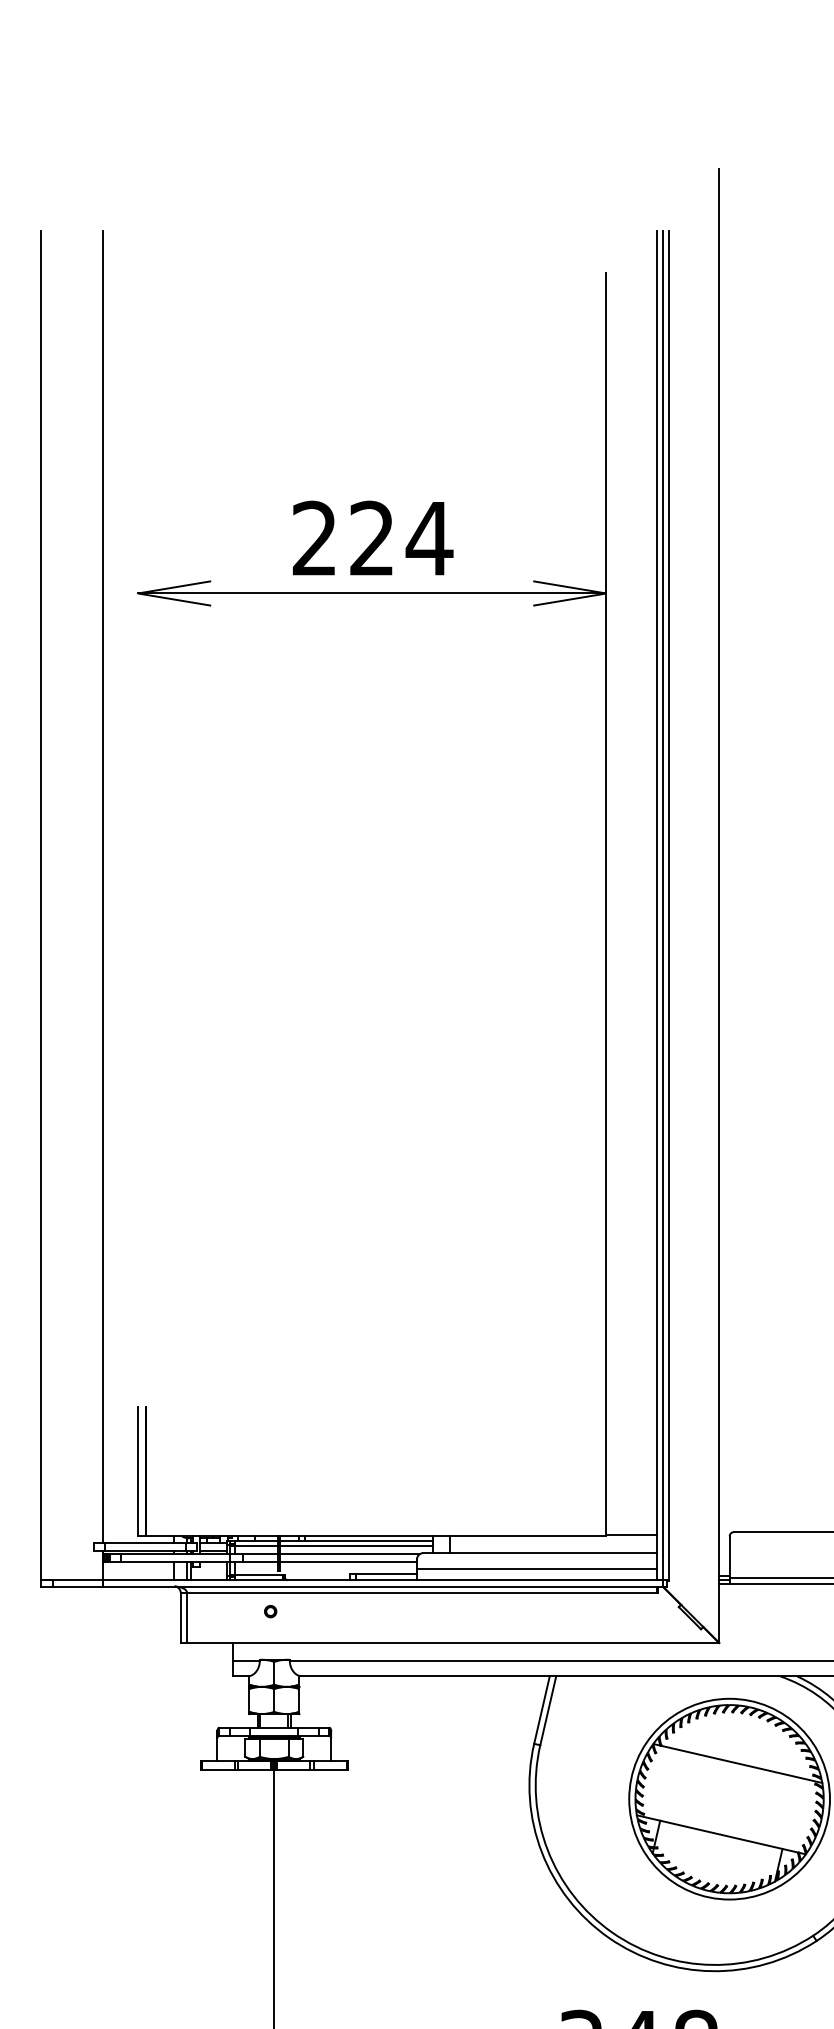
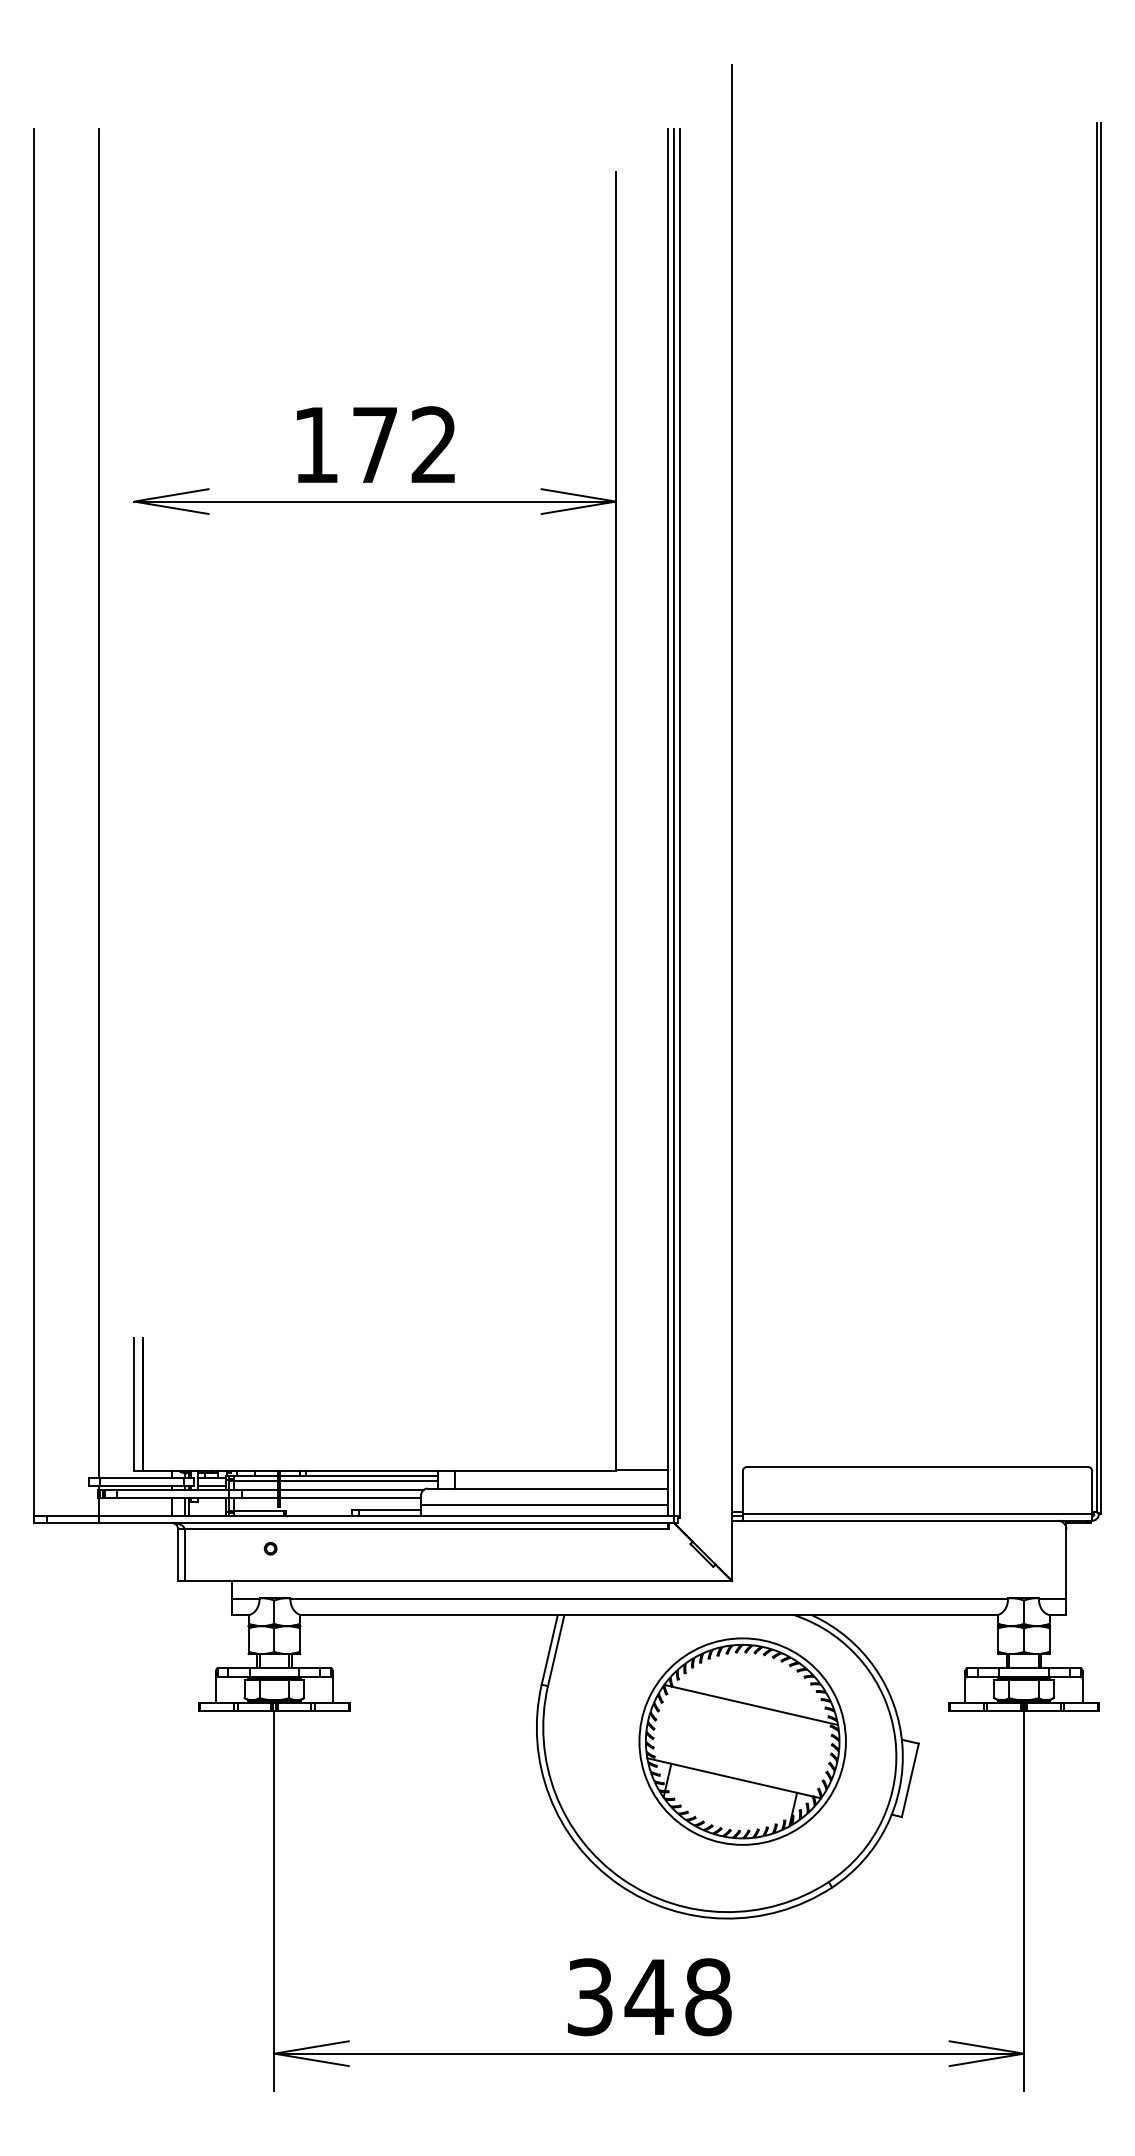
text: (372, 537) -> (375, 444), 224 -> 172

